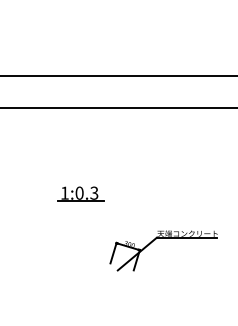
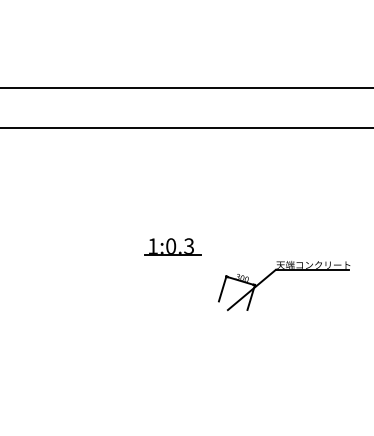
part: (80, 193) -> (172, 246), moved
part: (163, 238) -> (284, 270), moved

